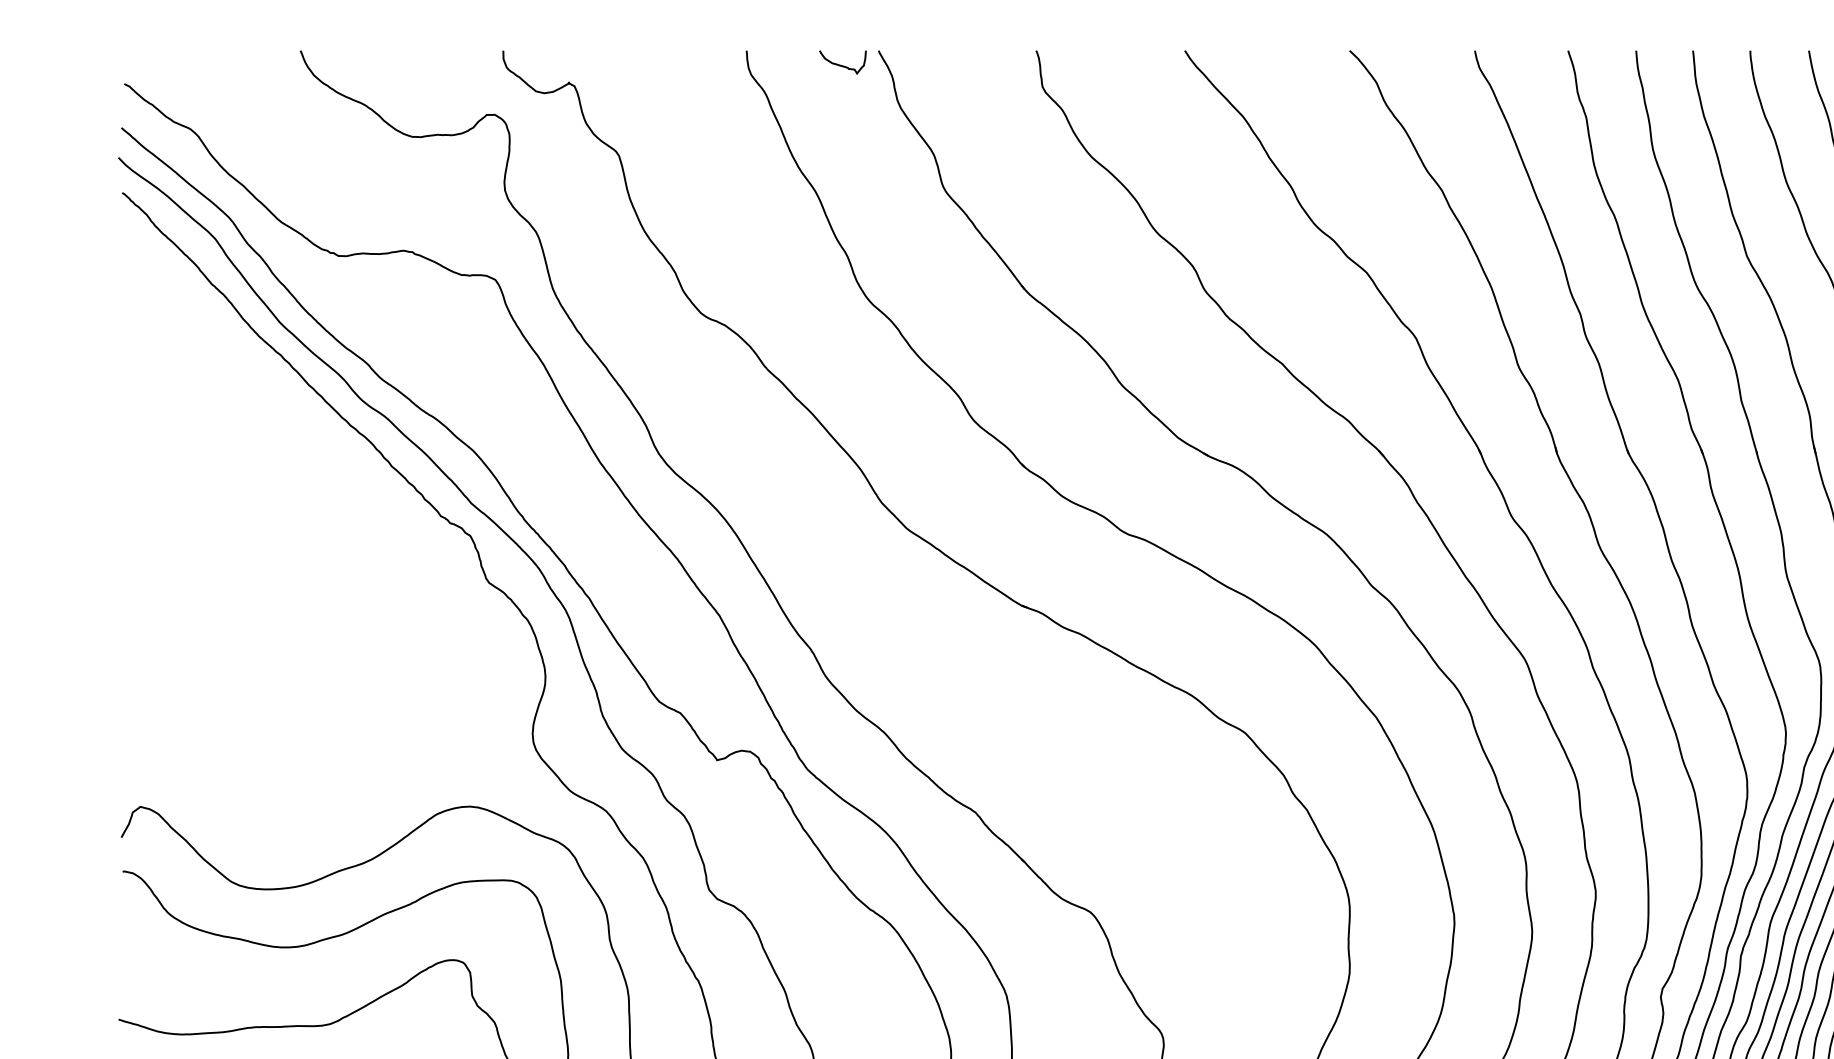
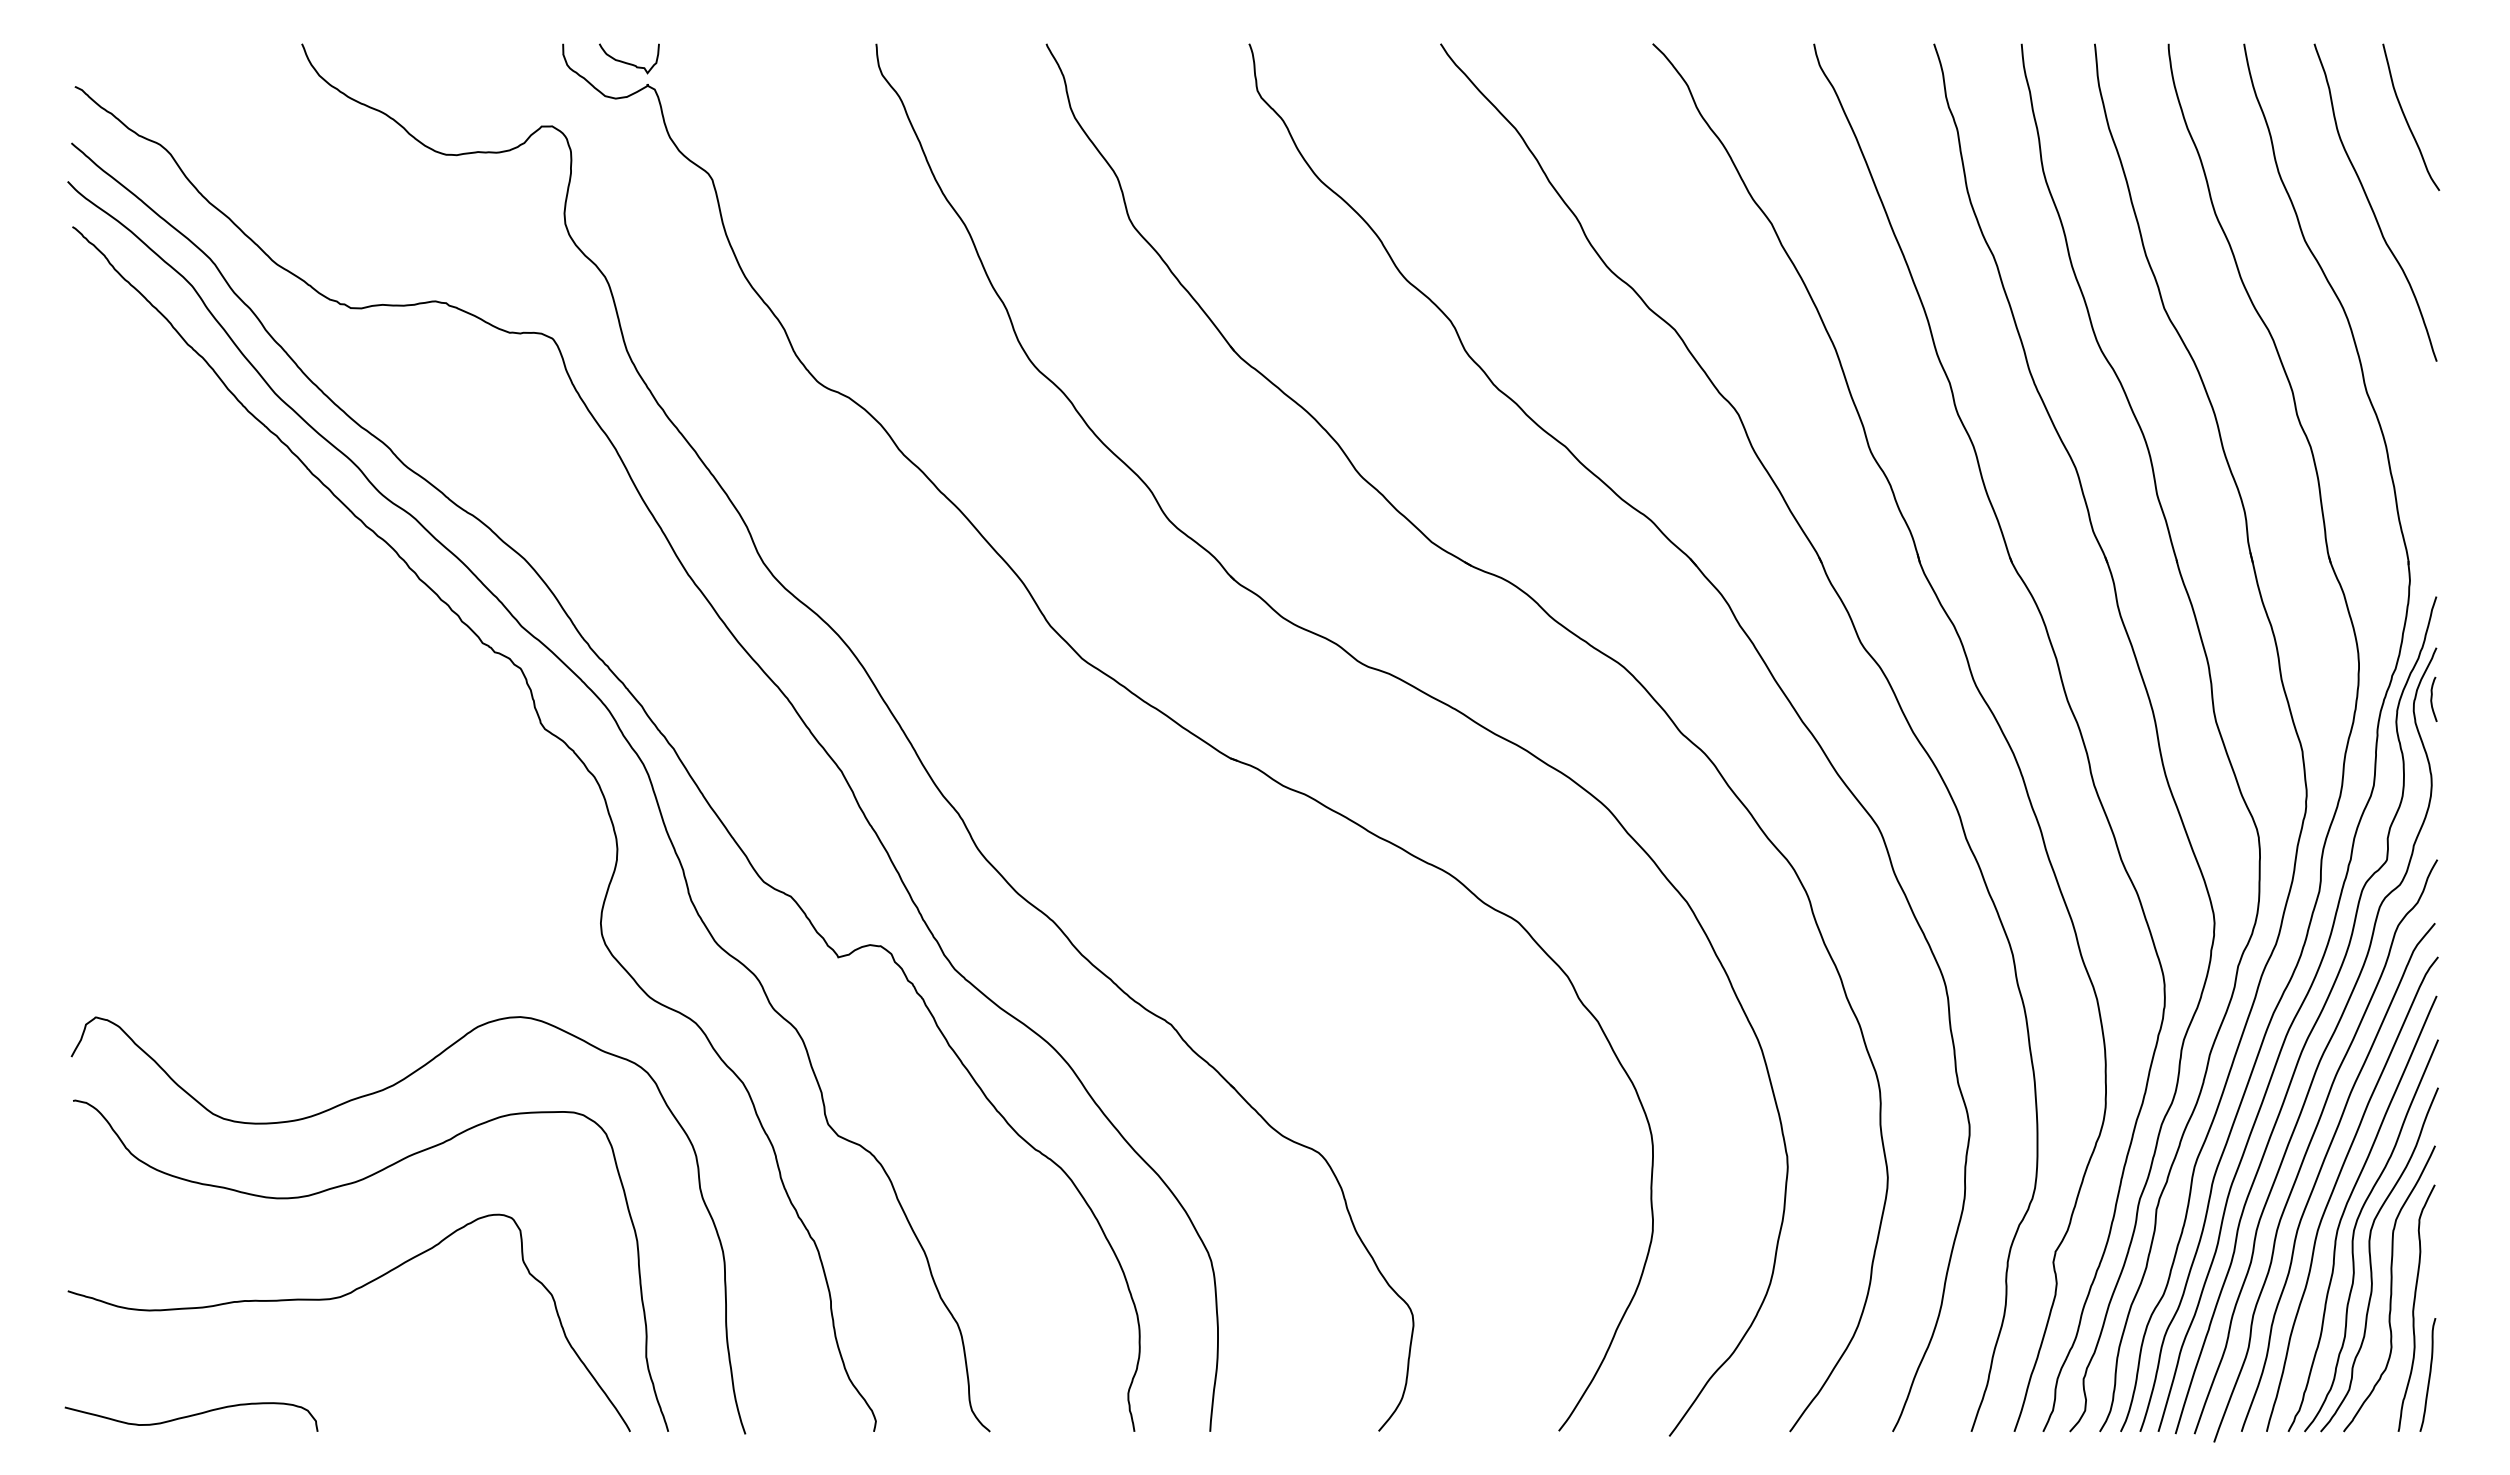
curve: (842, 65) -> (628, 62), moved

